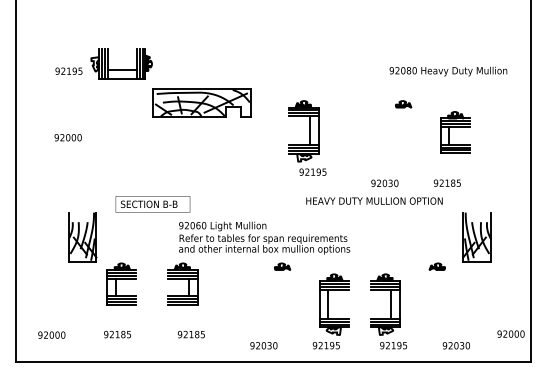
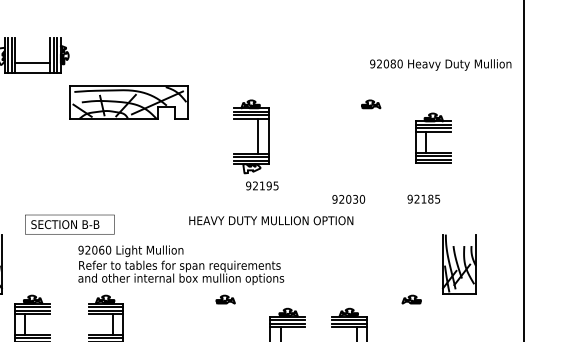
text: (448, 71) -> (440, 64), moved
text: (374, 200) -> (271, 219), moved
text: (264, 237) -> (181, 264), moved

